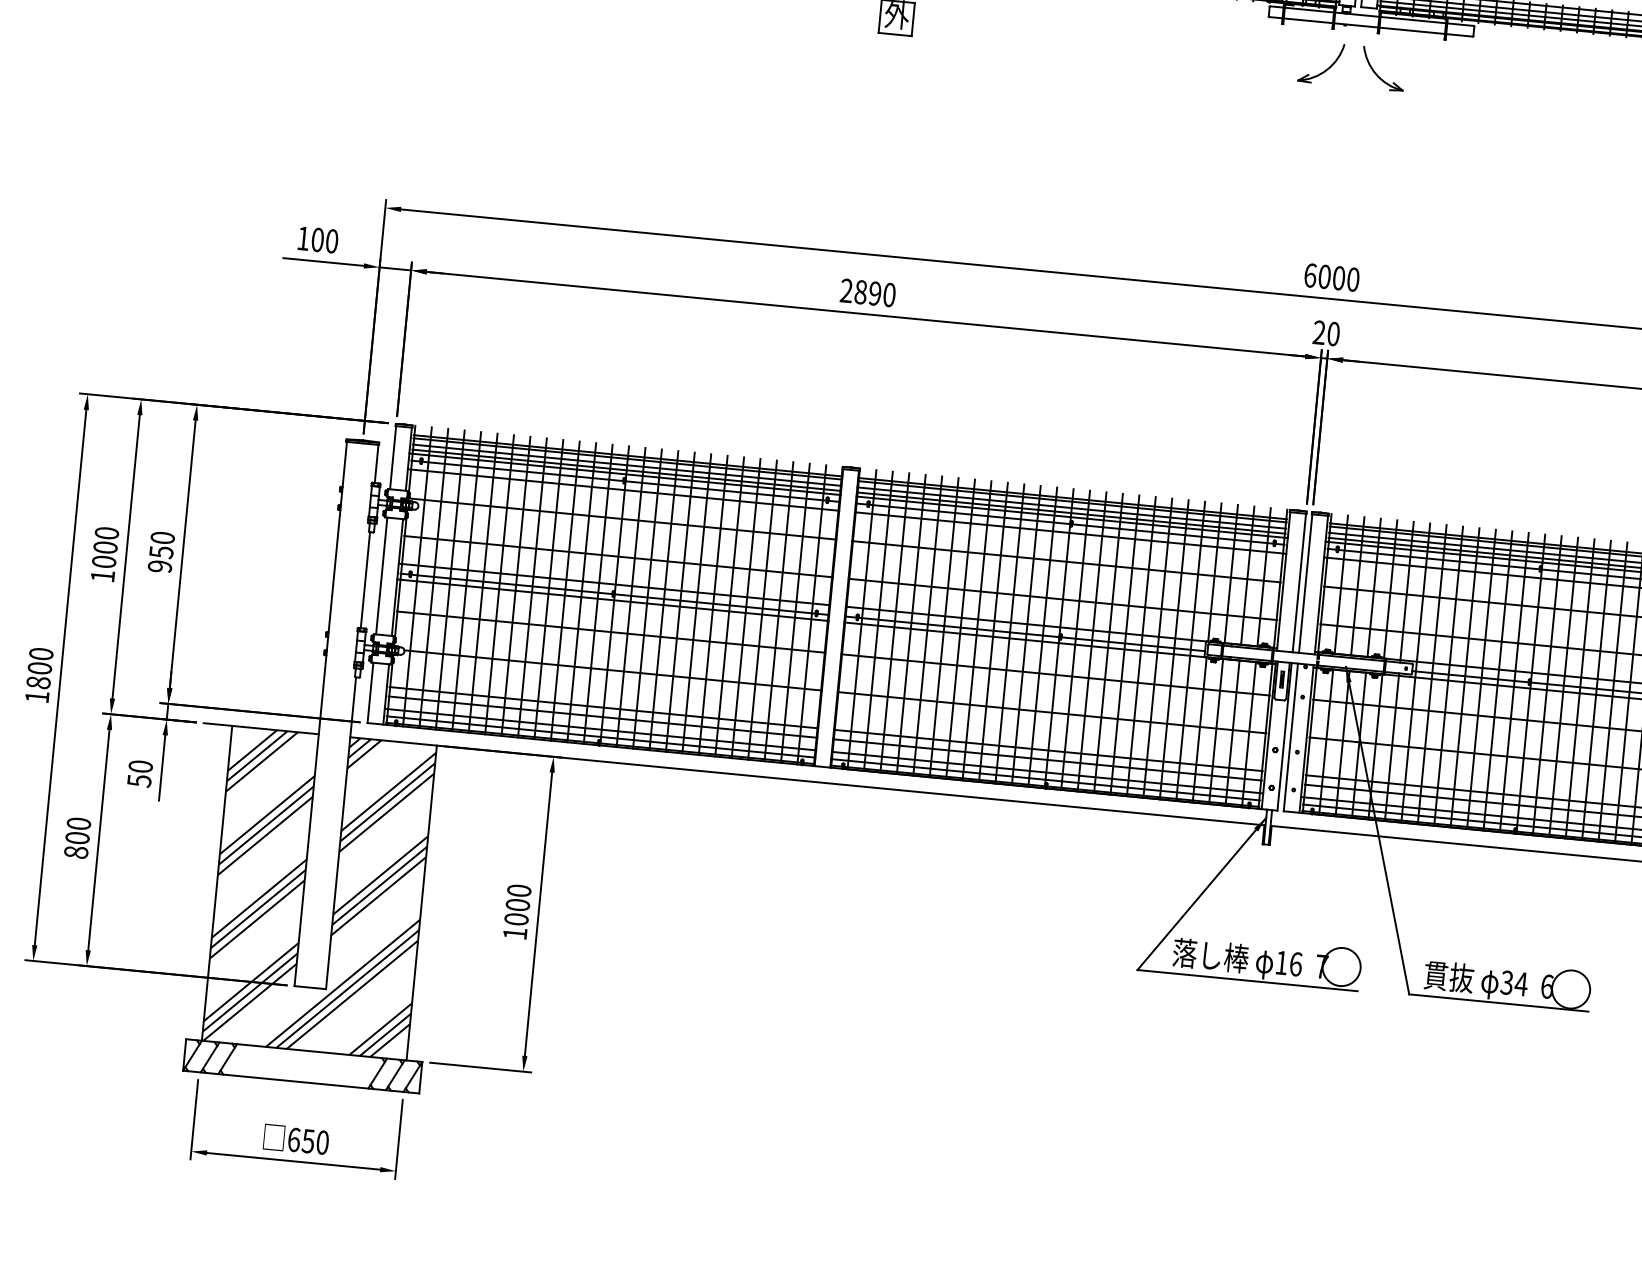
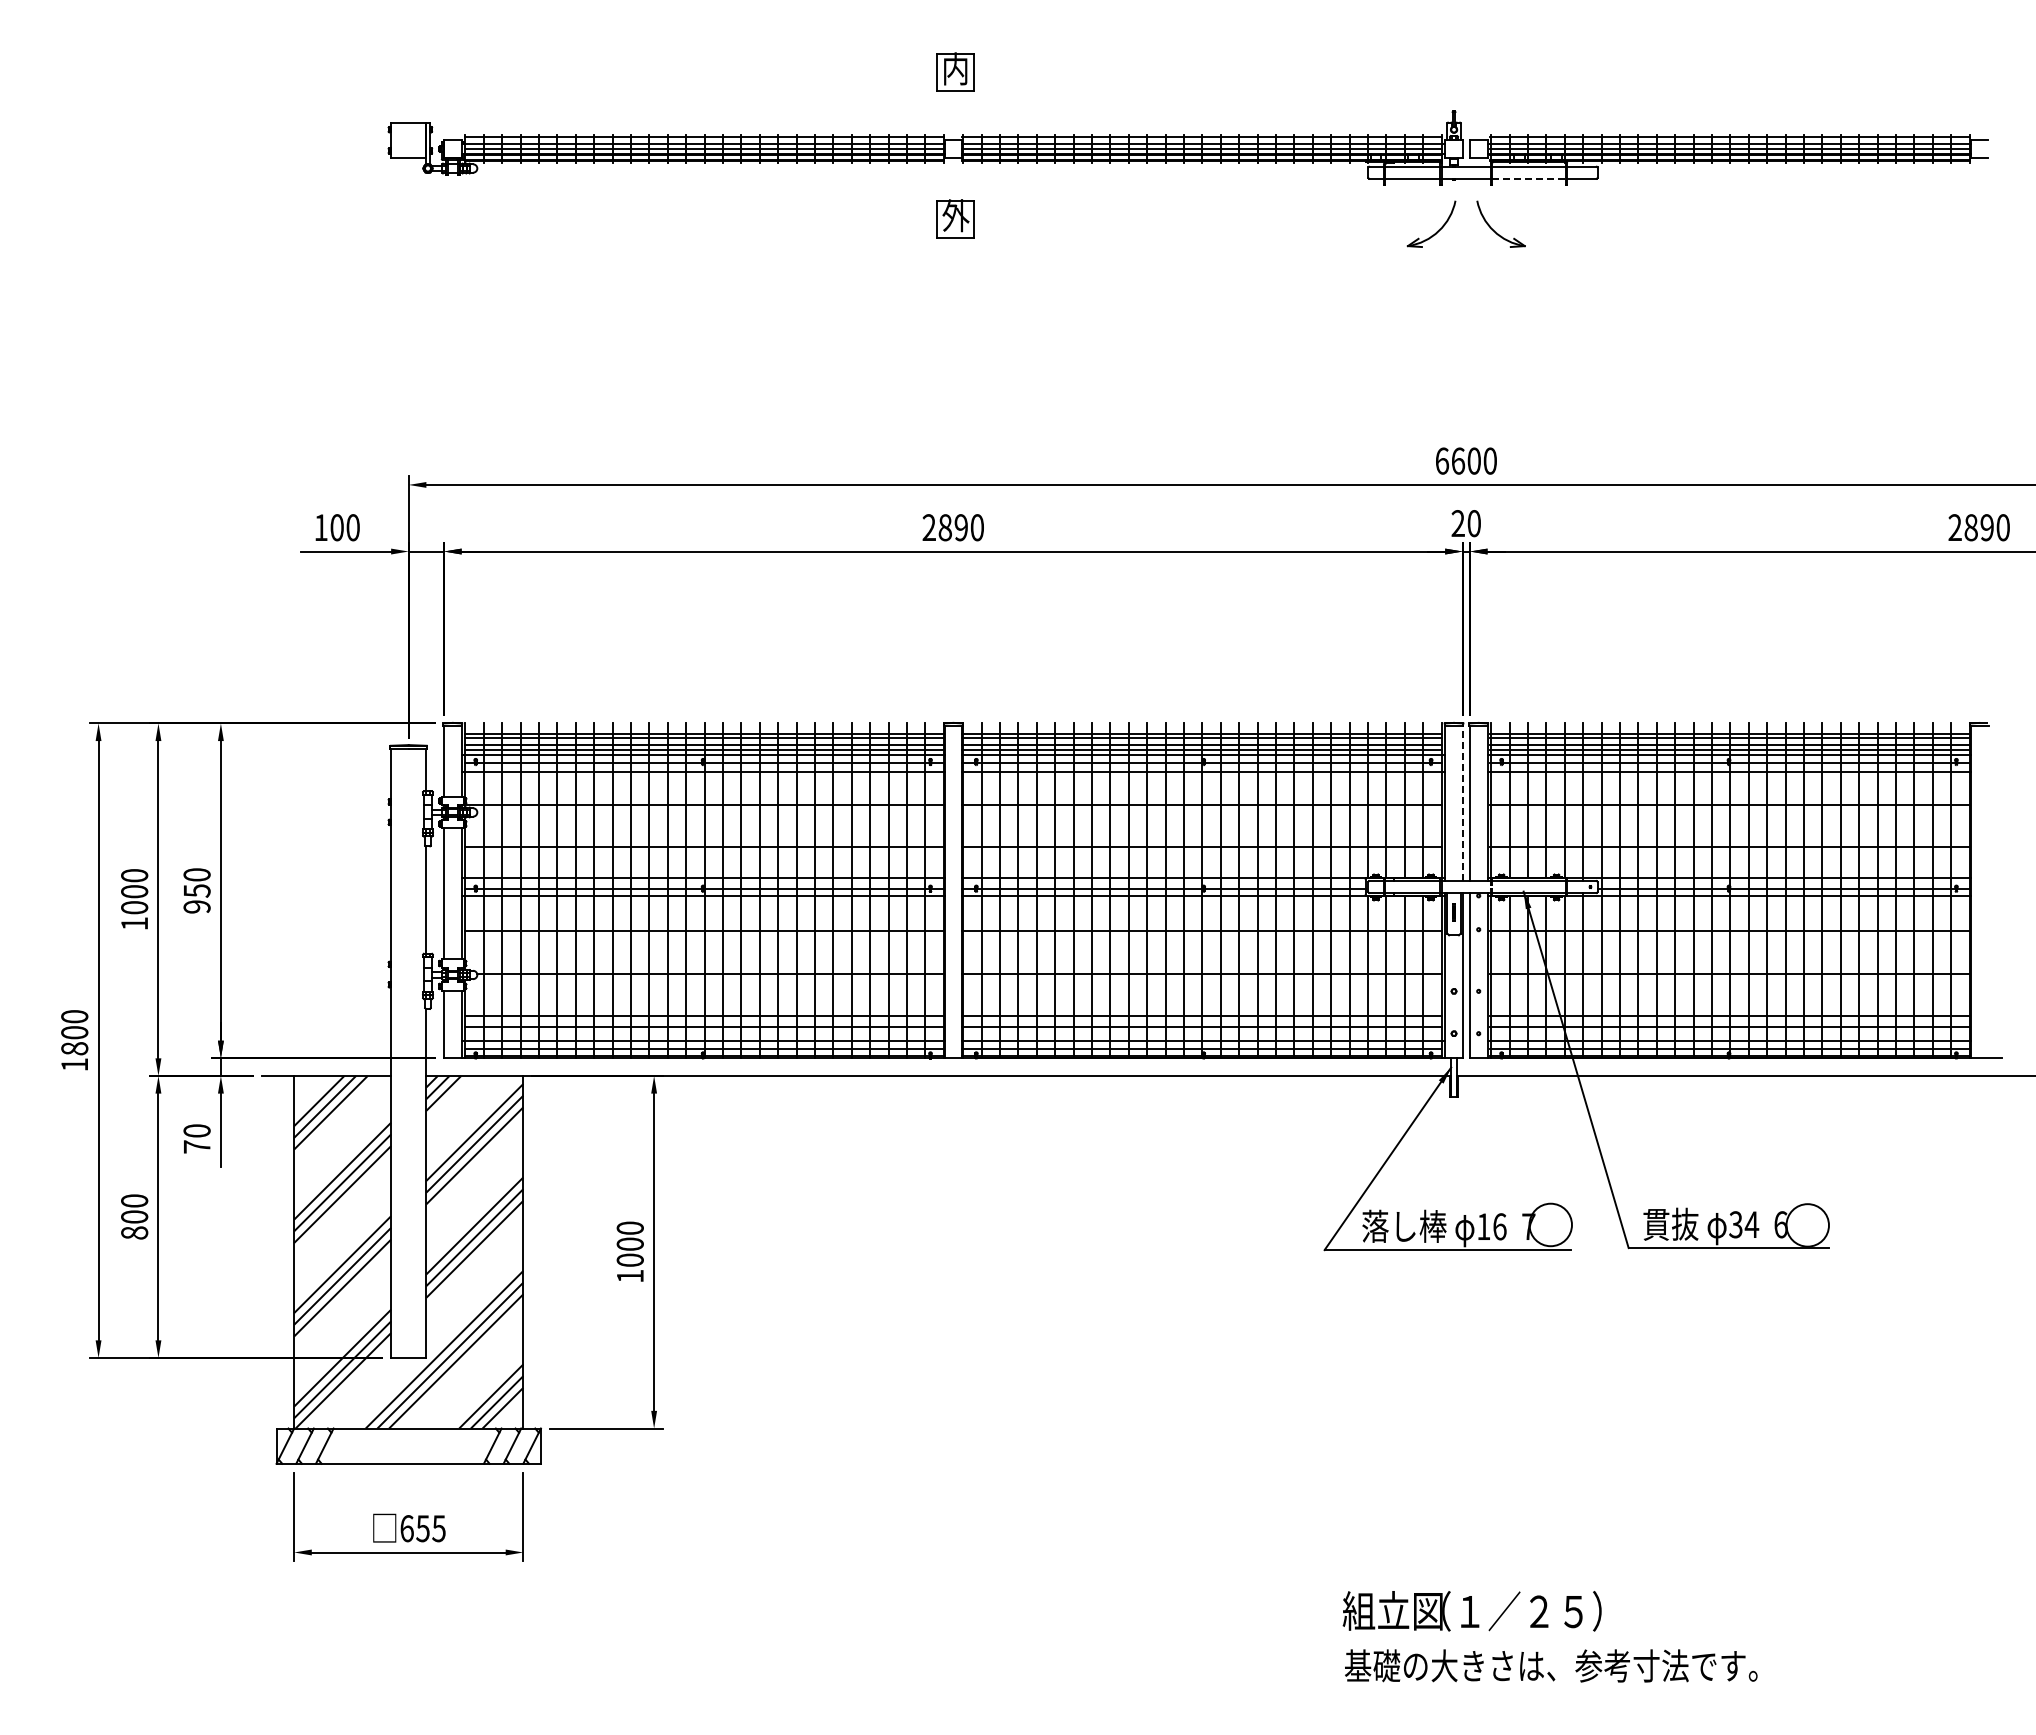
line: (1412, 30) -> (1529, 178), solid -> dashed
text: (1324, 276) -> (1458, 460), 6000 -> 6600
line: (1299, 583) -> (1462, 803), solid -> dashed
text: (139, 780) -> (197, 1146), 50 -> 70
text: (322, 1142) -> (438, 1528), 650 -> 655

